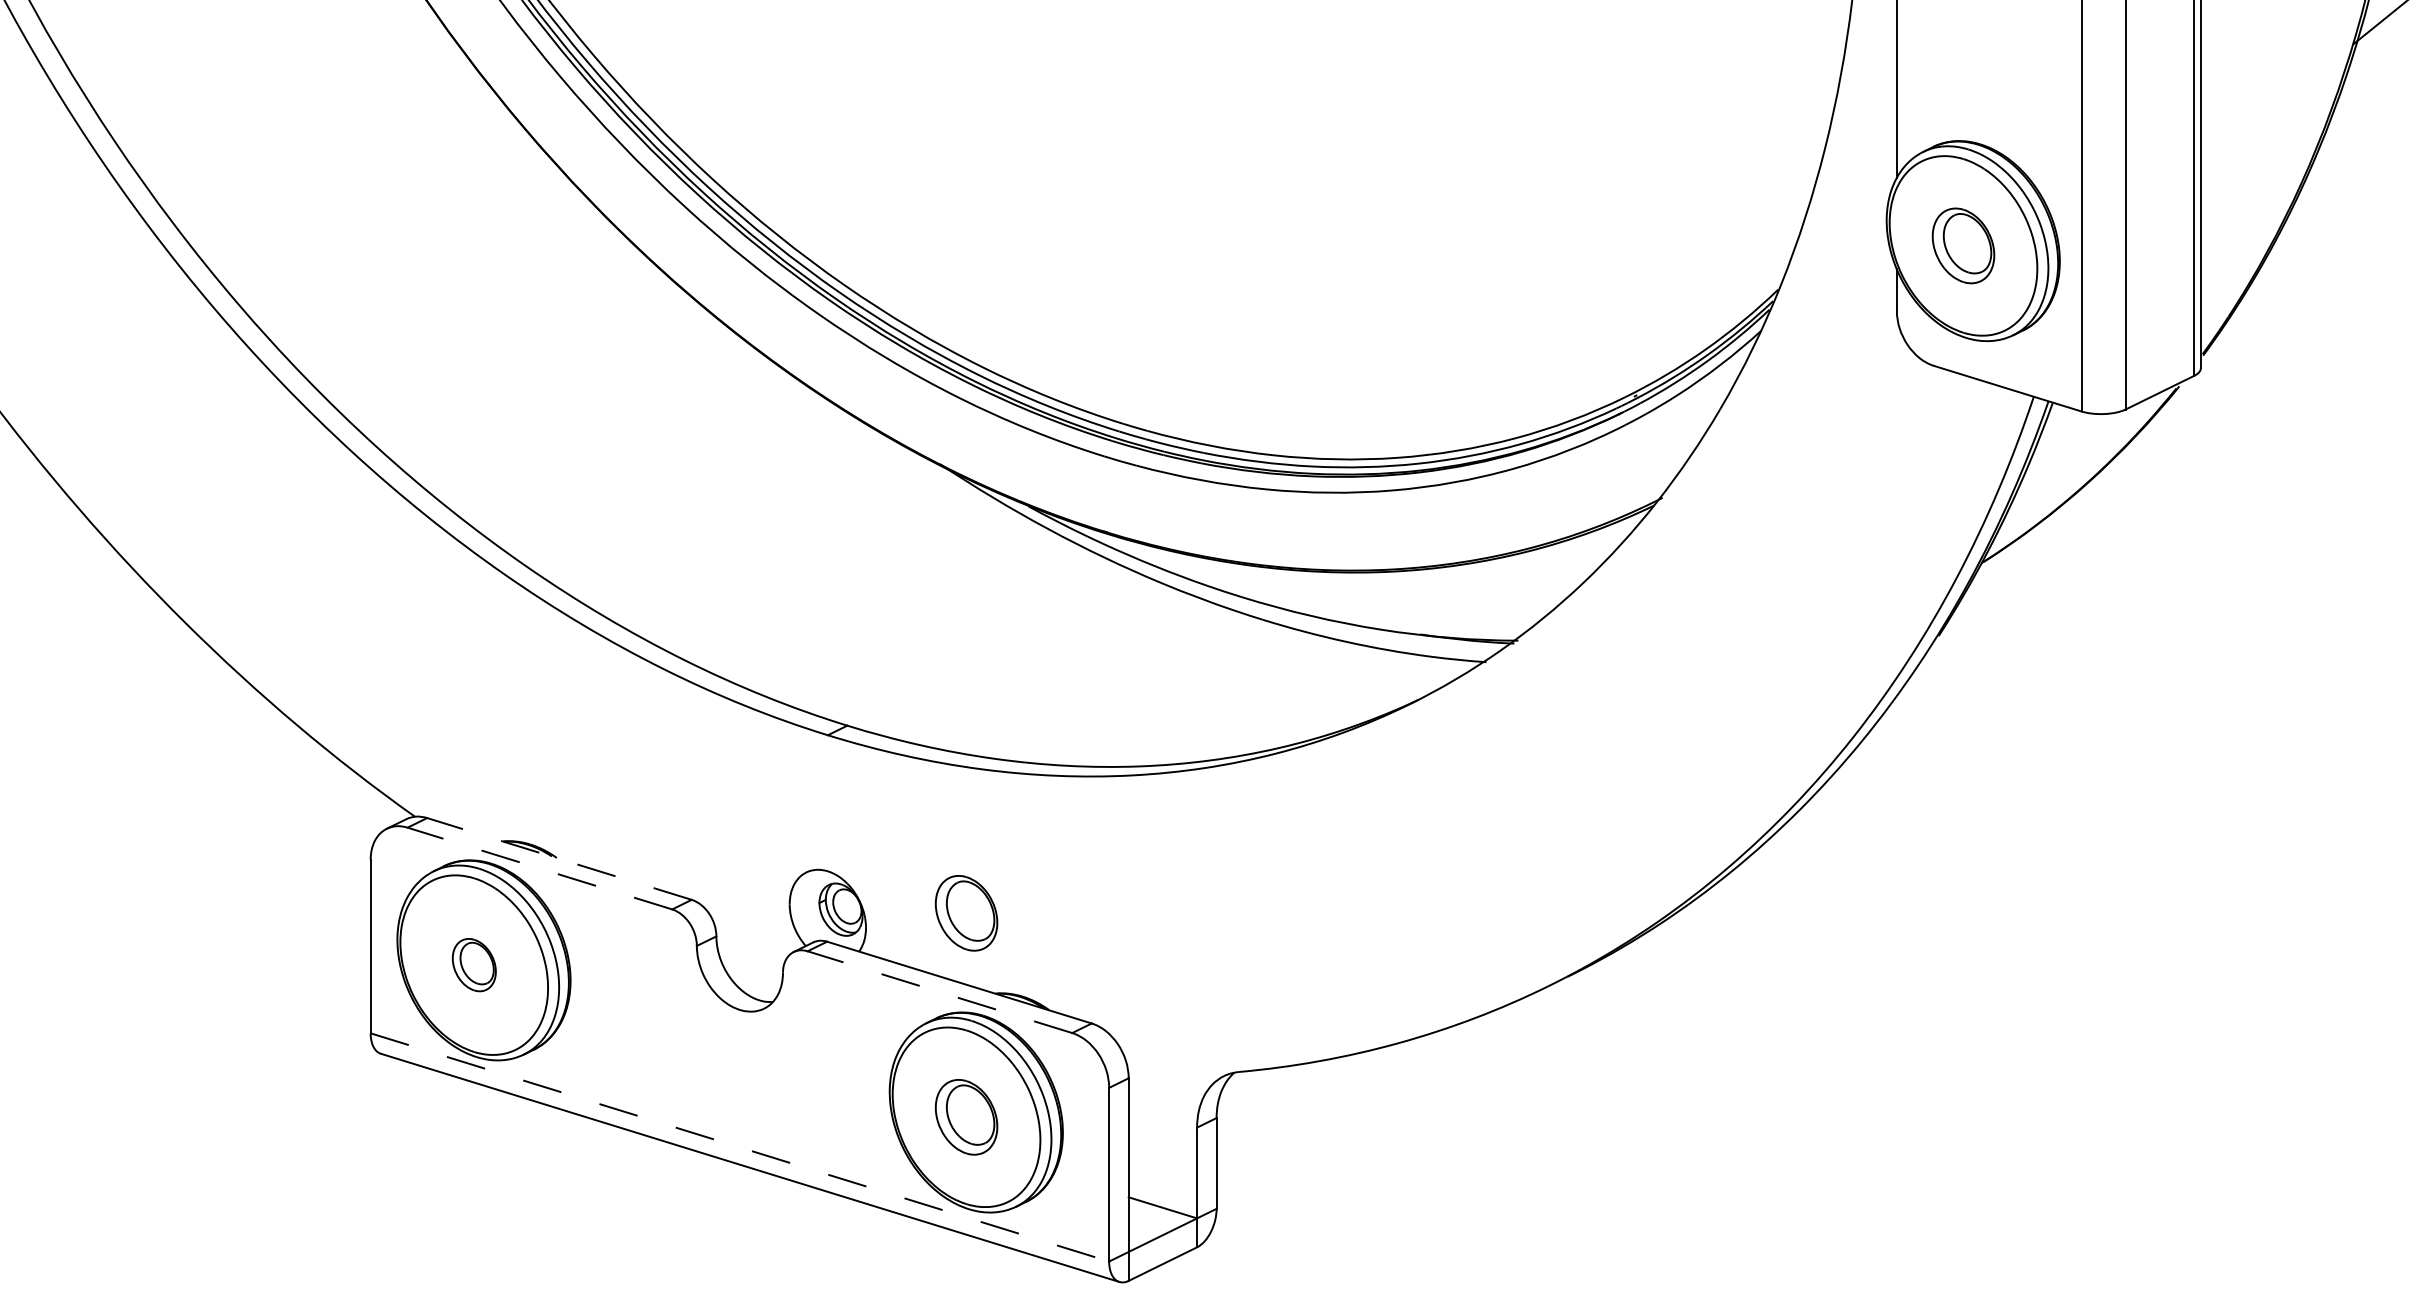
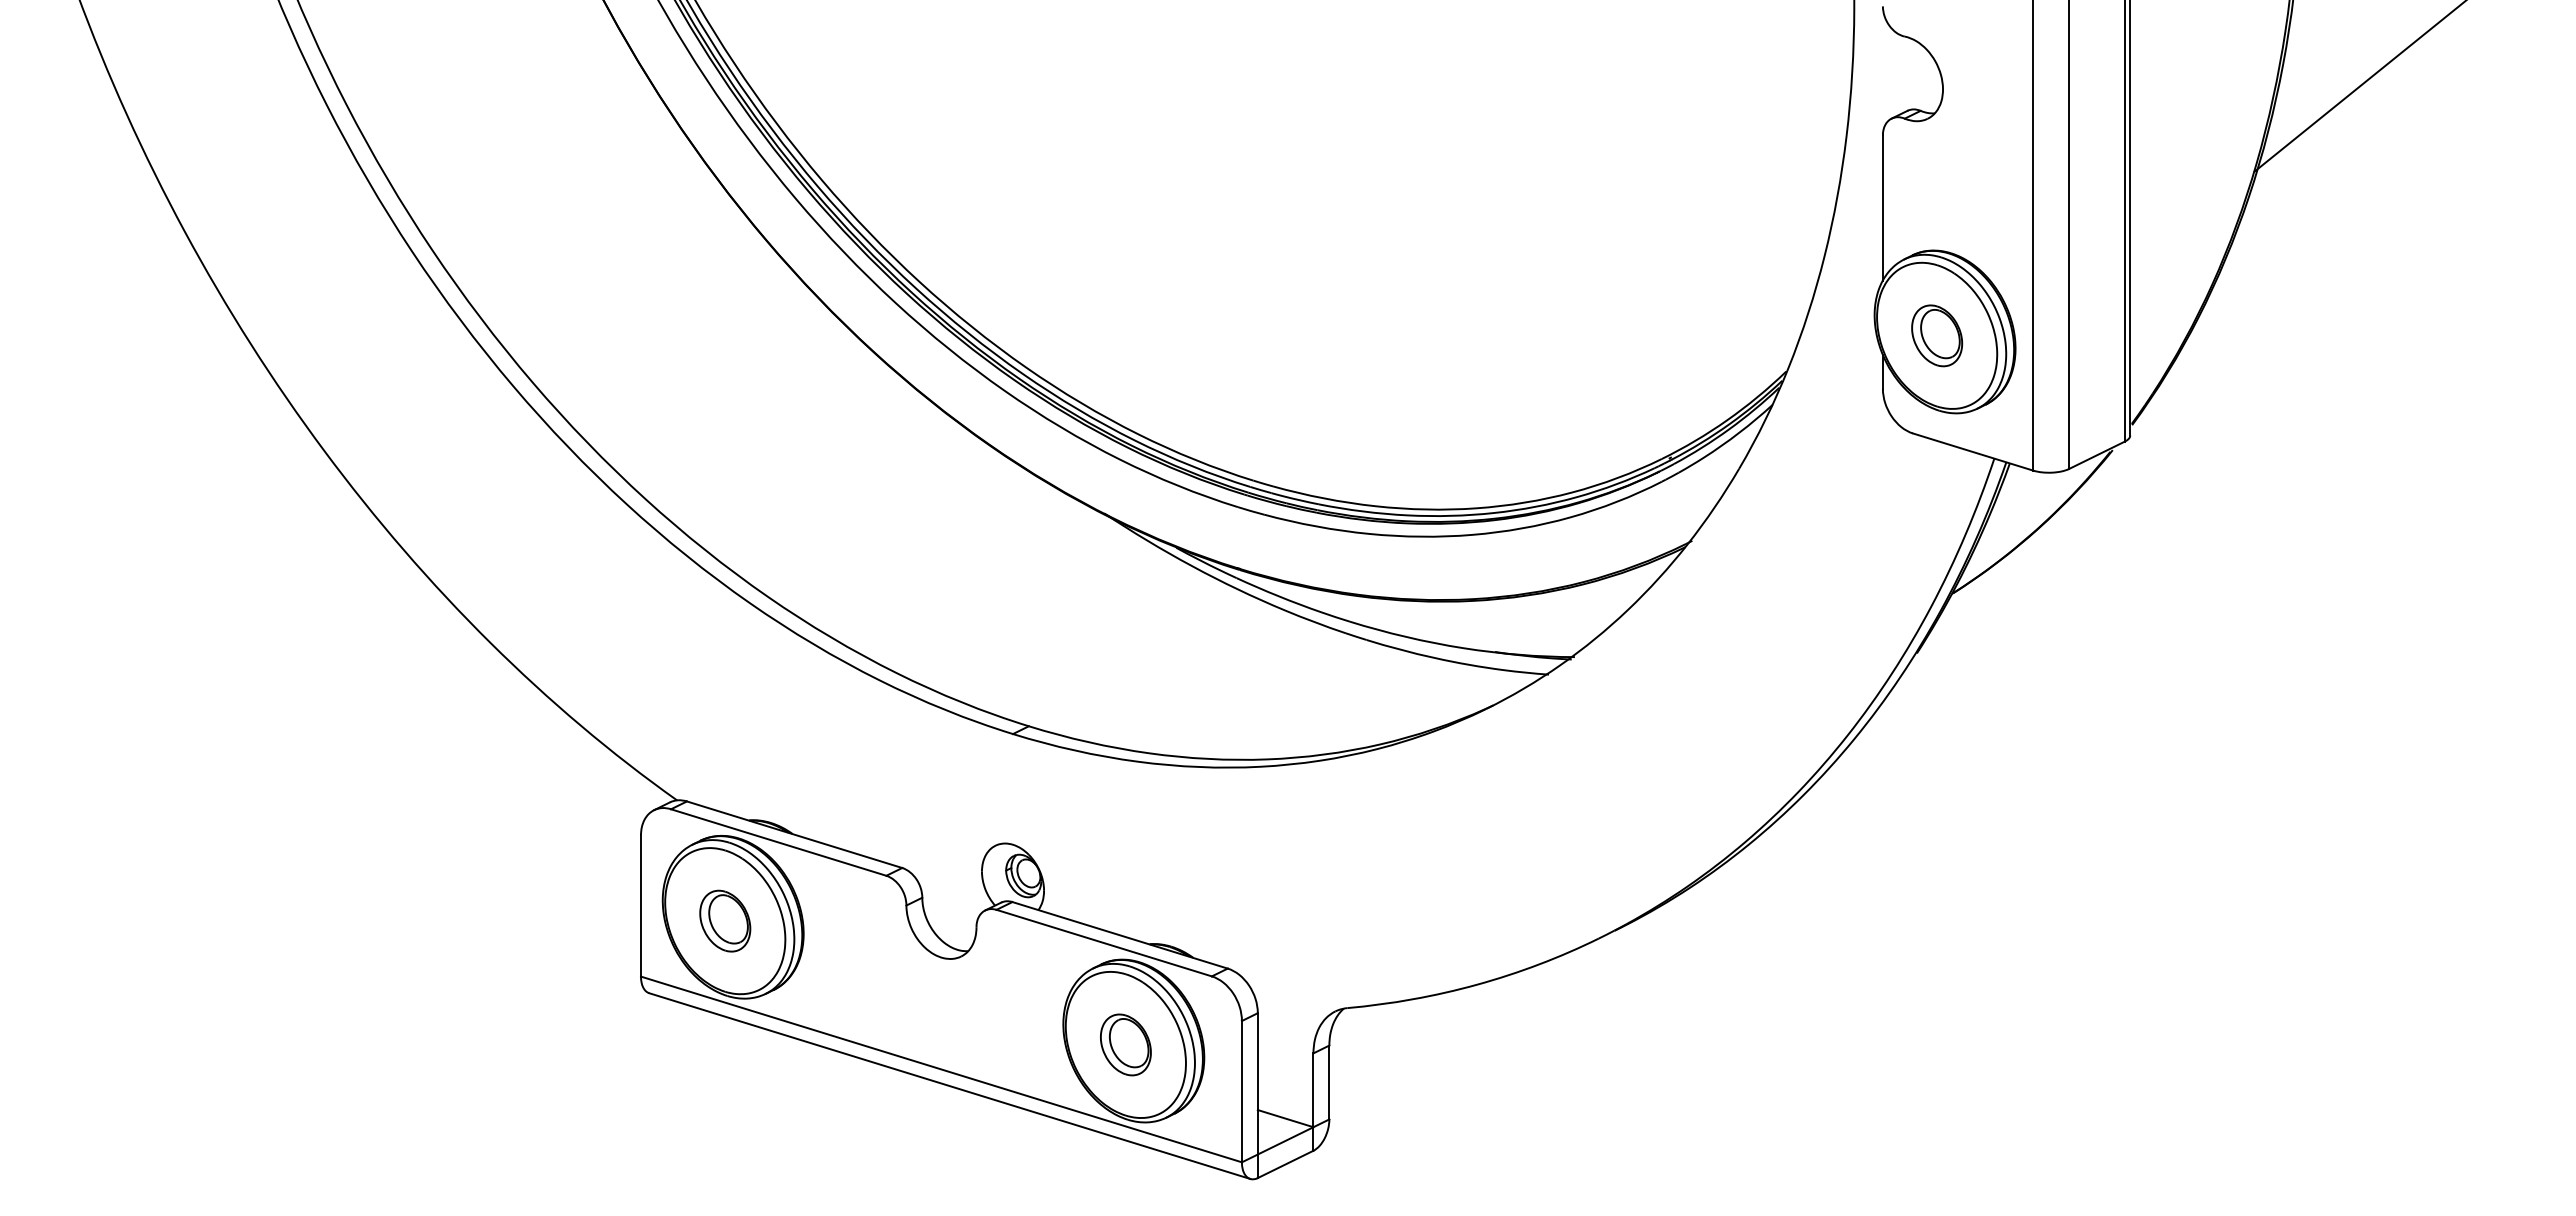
line: (559, 858) -> (794, 834), dashed -> solid
line: (539, 868) -> (778, 842), dashed -> solid
part: (966, 912) -> (1125, 878), removed
part: (474, 964) -> (725, 920), size x1.43
line: (940, 992) -> (1104, 943), dashed -> solid
line: (739, 1147) -> (941, 1069), dashed -> solid

